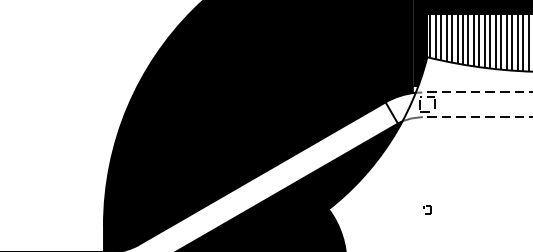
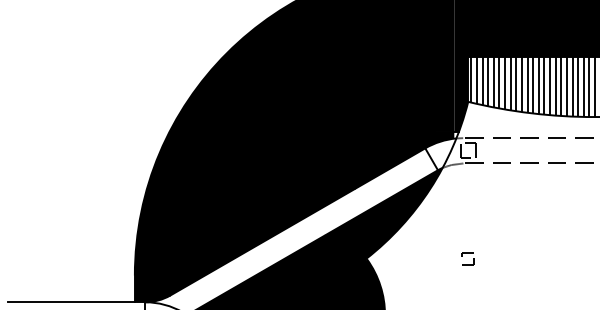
part: (426, 209) -> (467, 258), size x1.6

